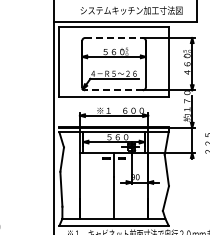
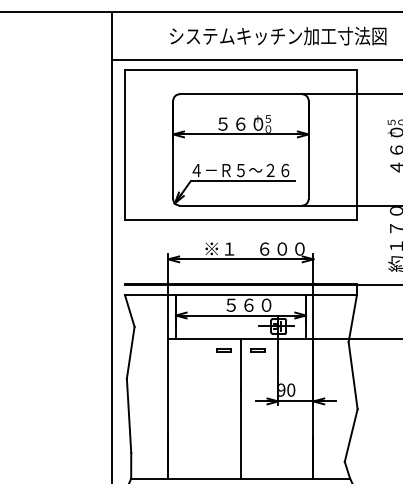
line: (114, 37) -> (241, 93), dashed -> solid
line: (114, 90) -> (241, 205), dashed -> solid

